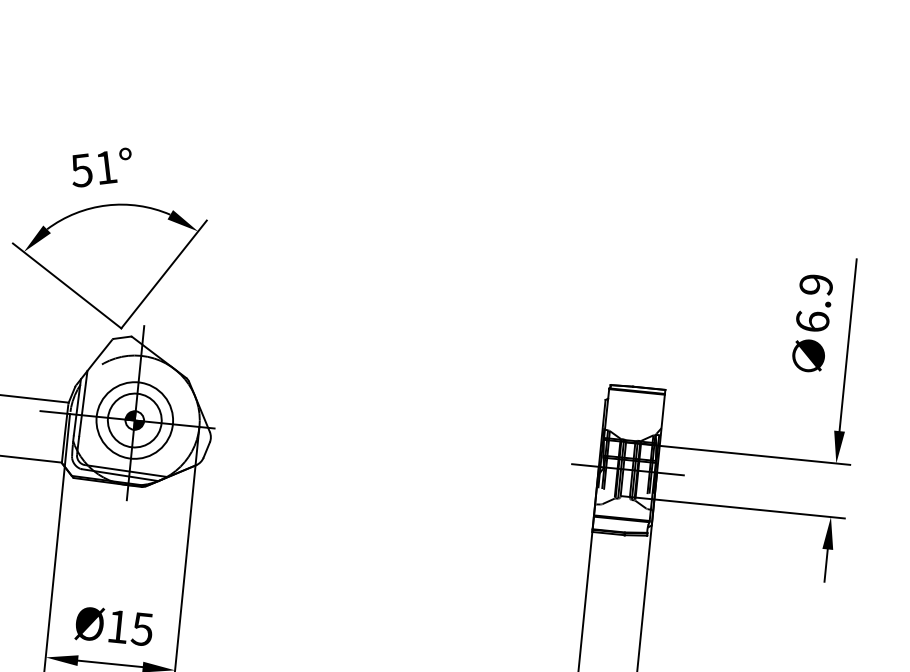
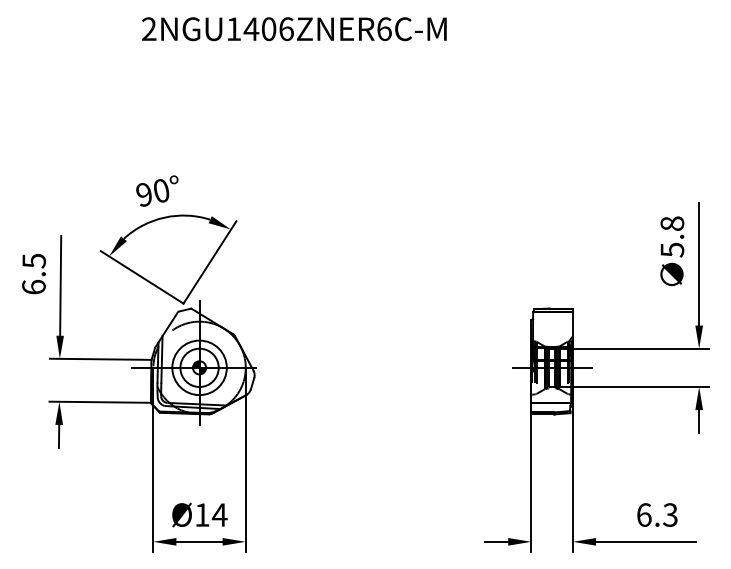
text: (94, 168) -> (153, 192), 51° -> 90°
text: (814, 302) -> (672, 236), 6.9 -> 5.8
text: (142, 628) -> (219, 514), Ø15 -> Ø14

